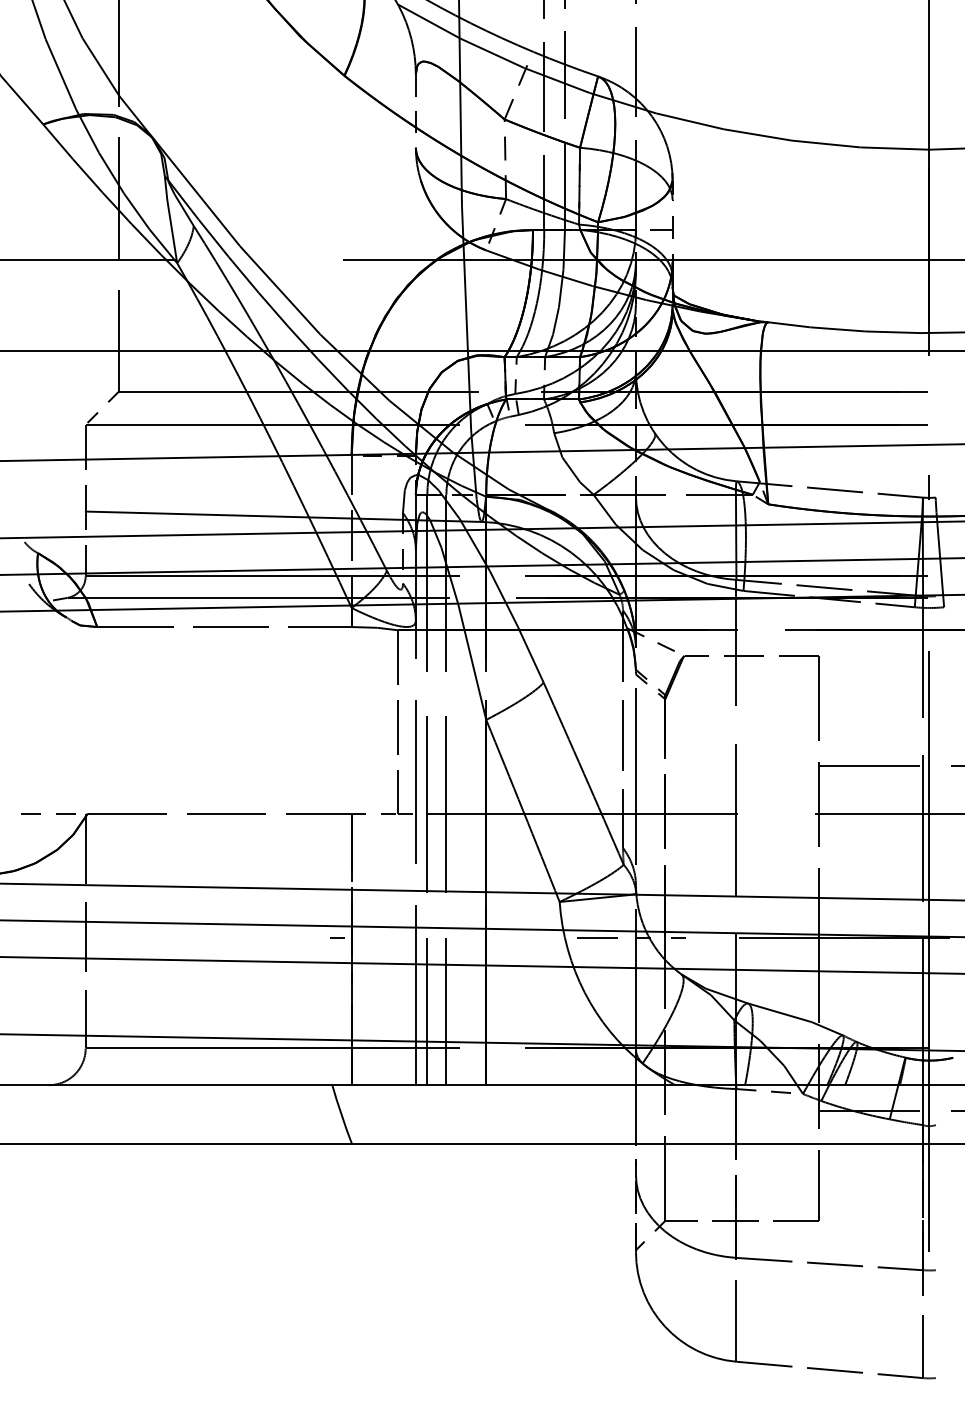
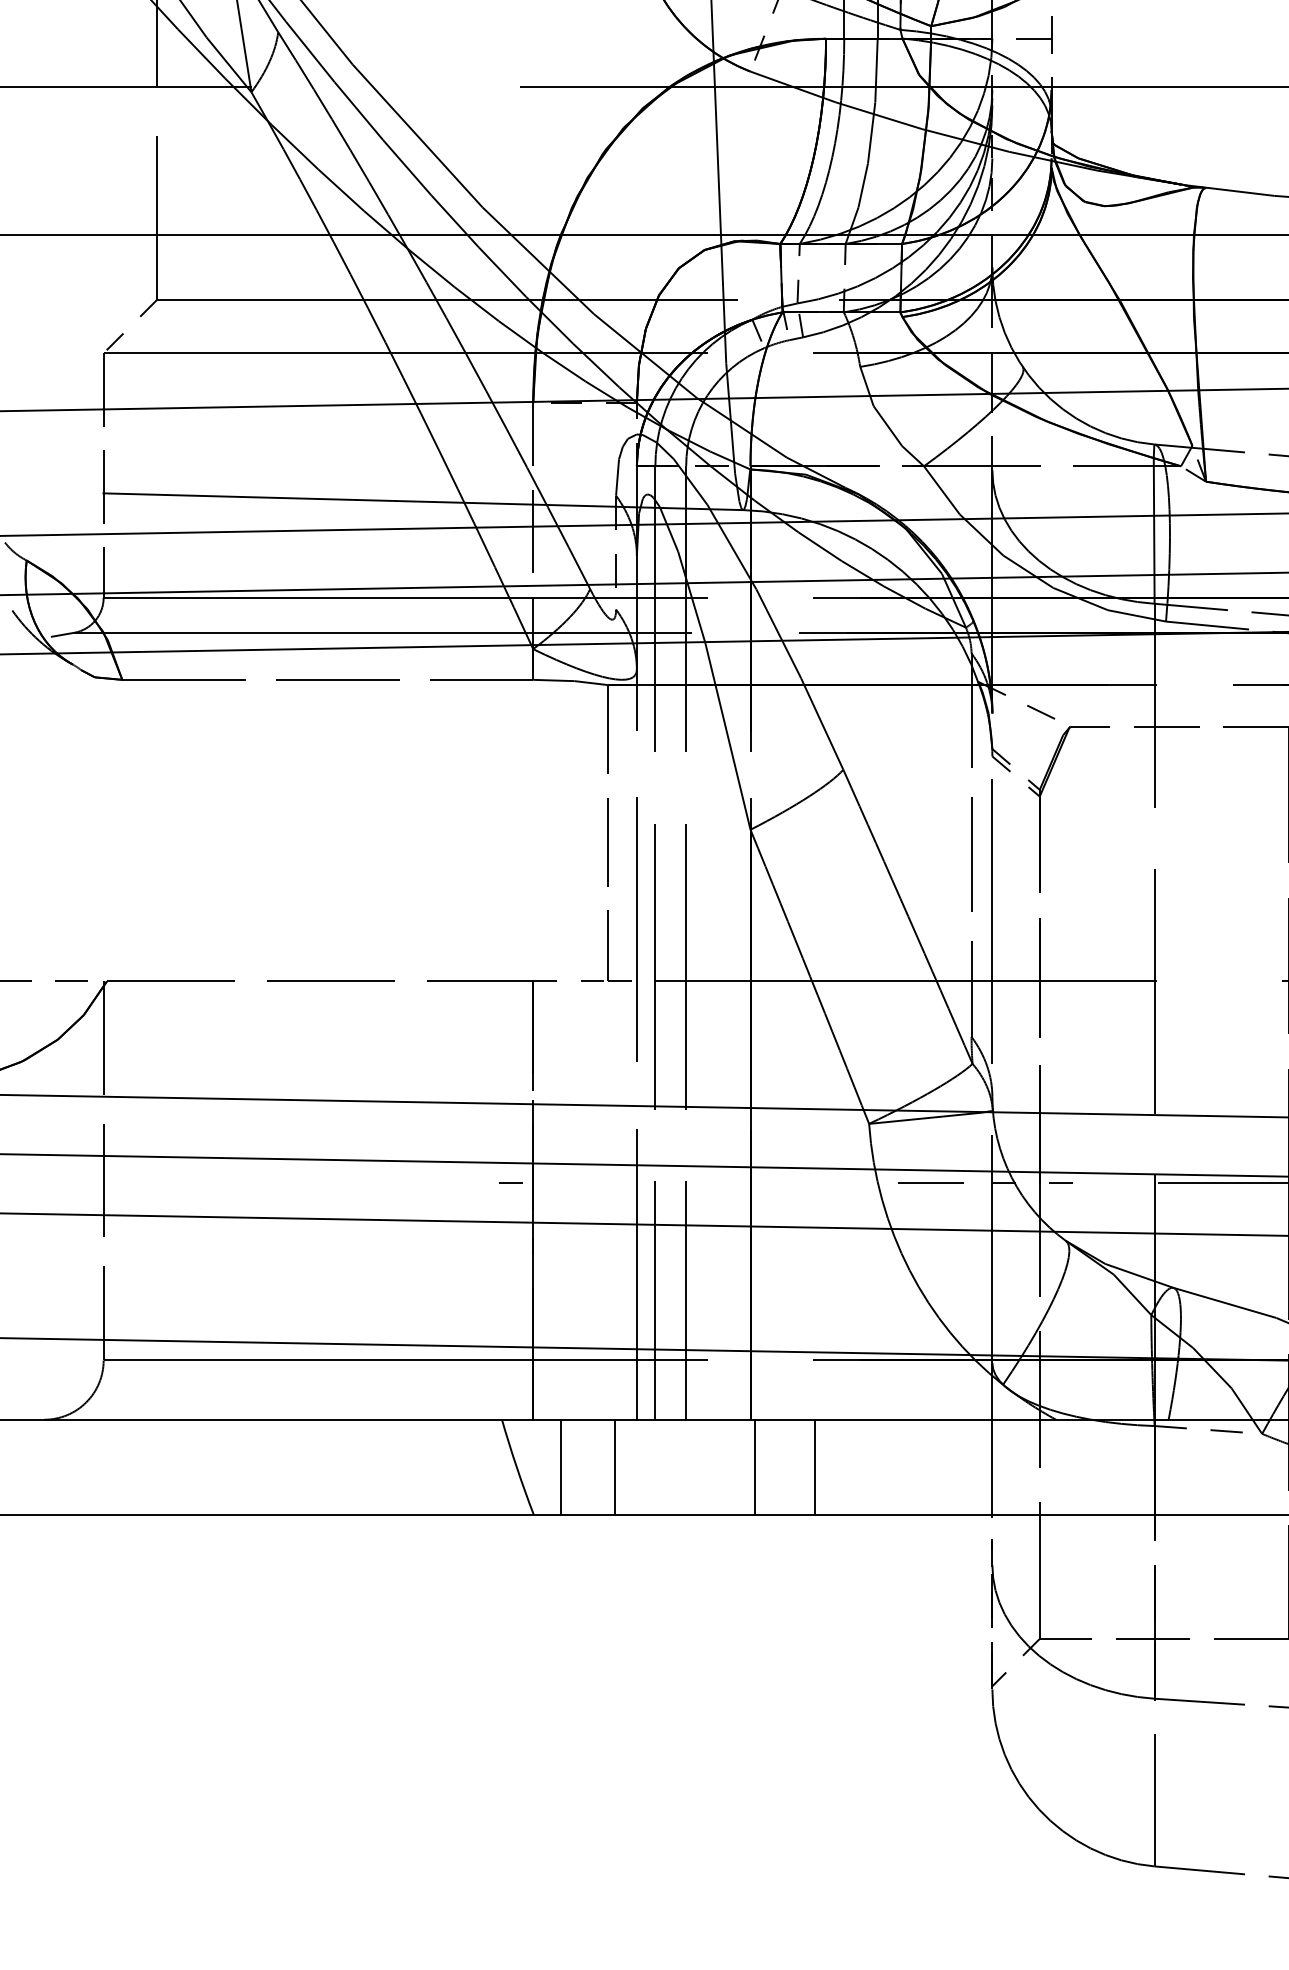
line: (368, 1114) -> (560, 1467), added
line: (402, 1114) -> (615, 1467), added
line: (489, 1114) -> (755, 1467), added
line: (525, 1114) -> (813, 1467), added

